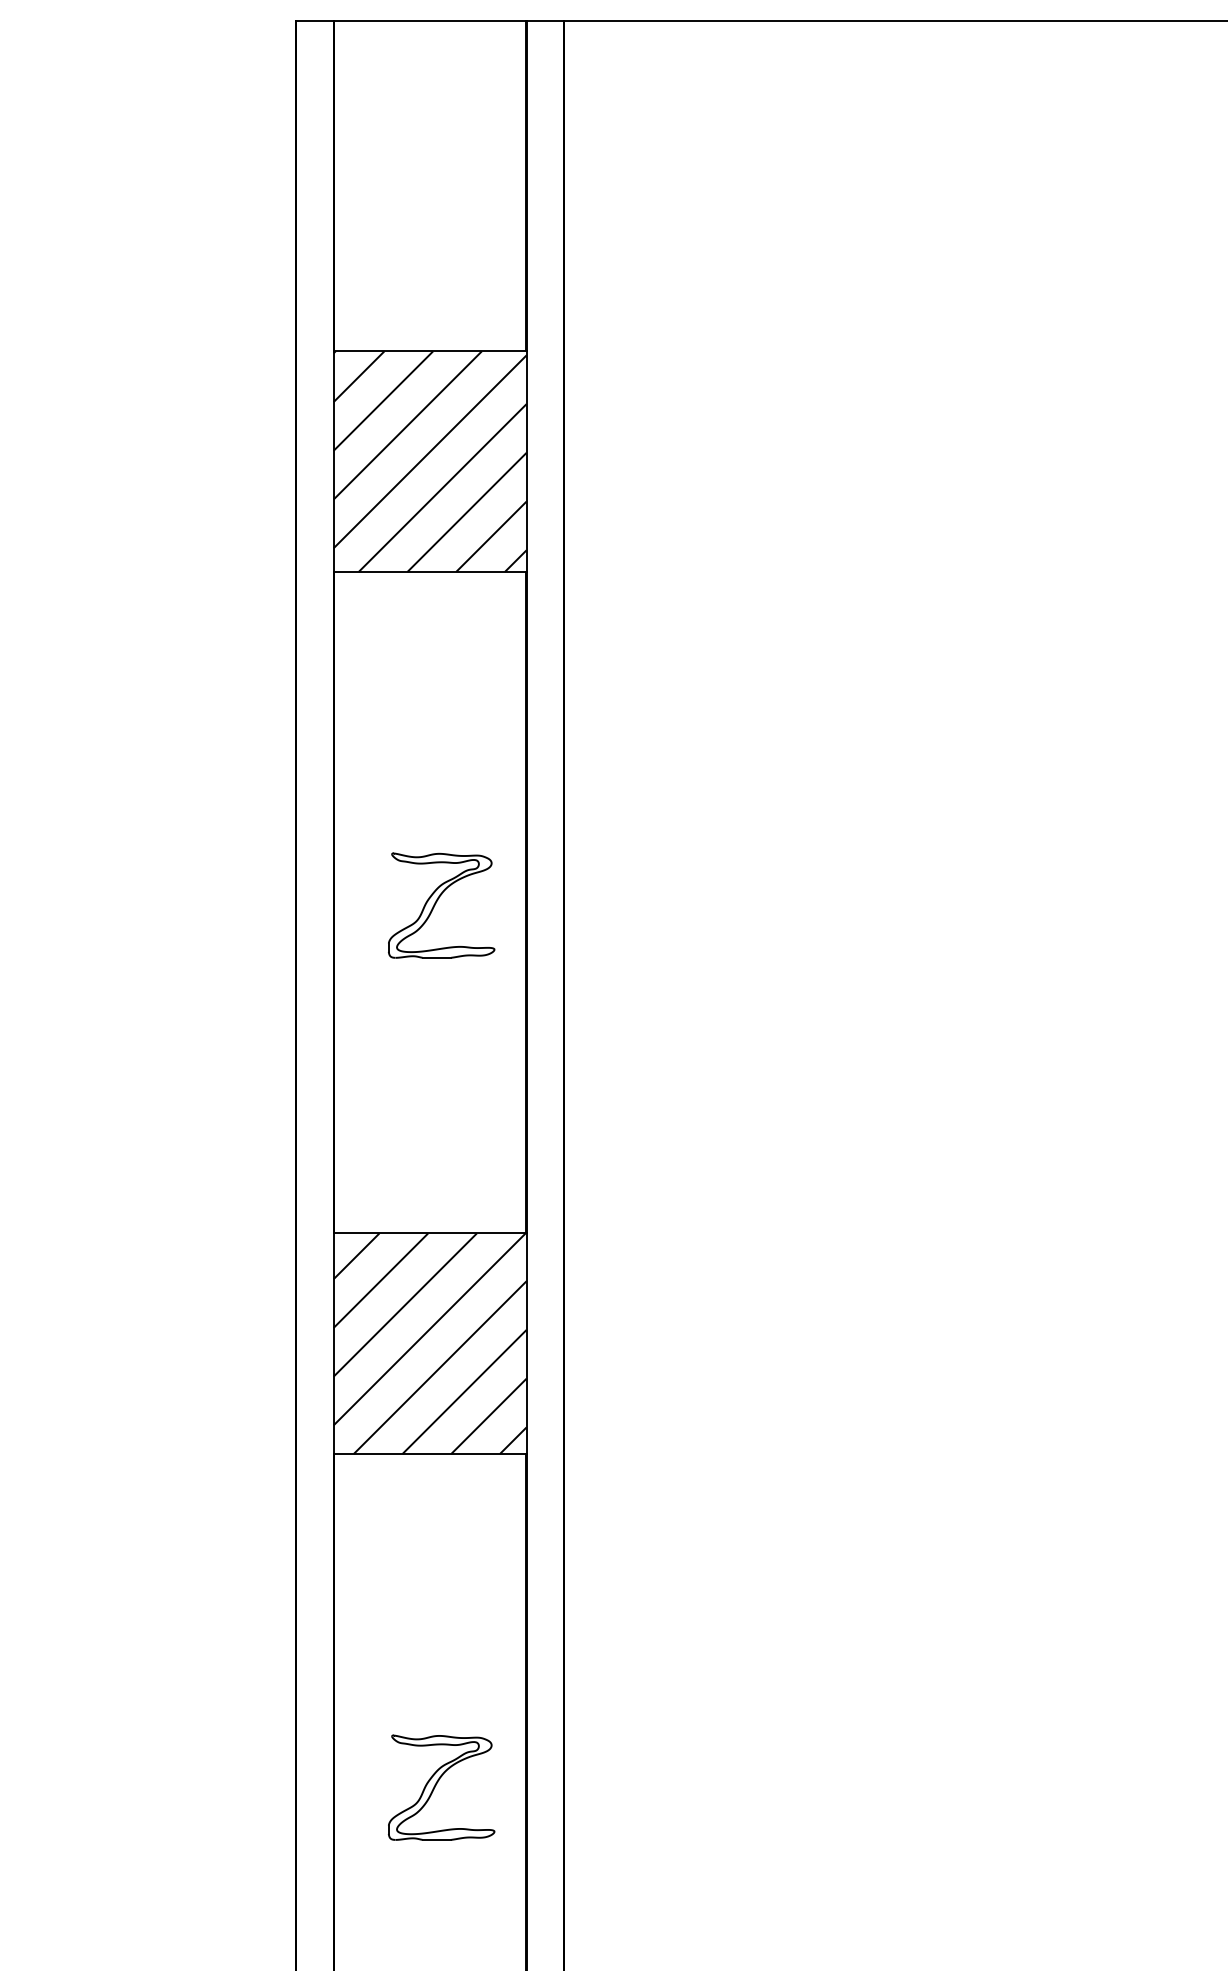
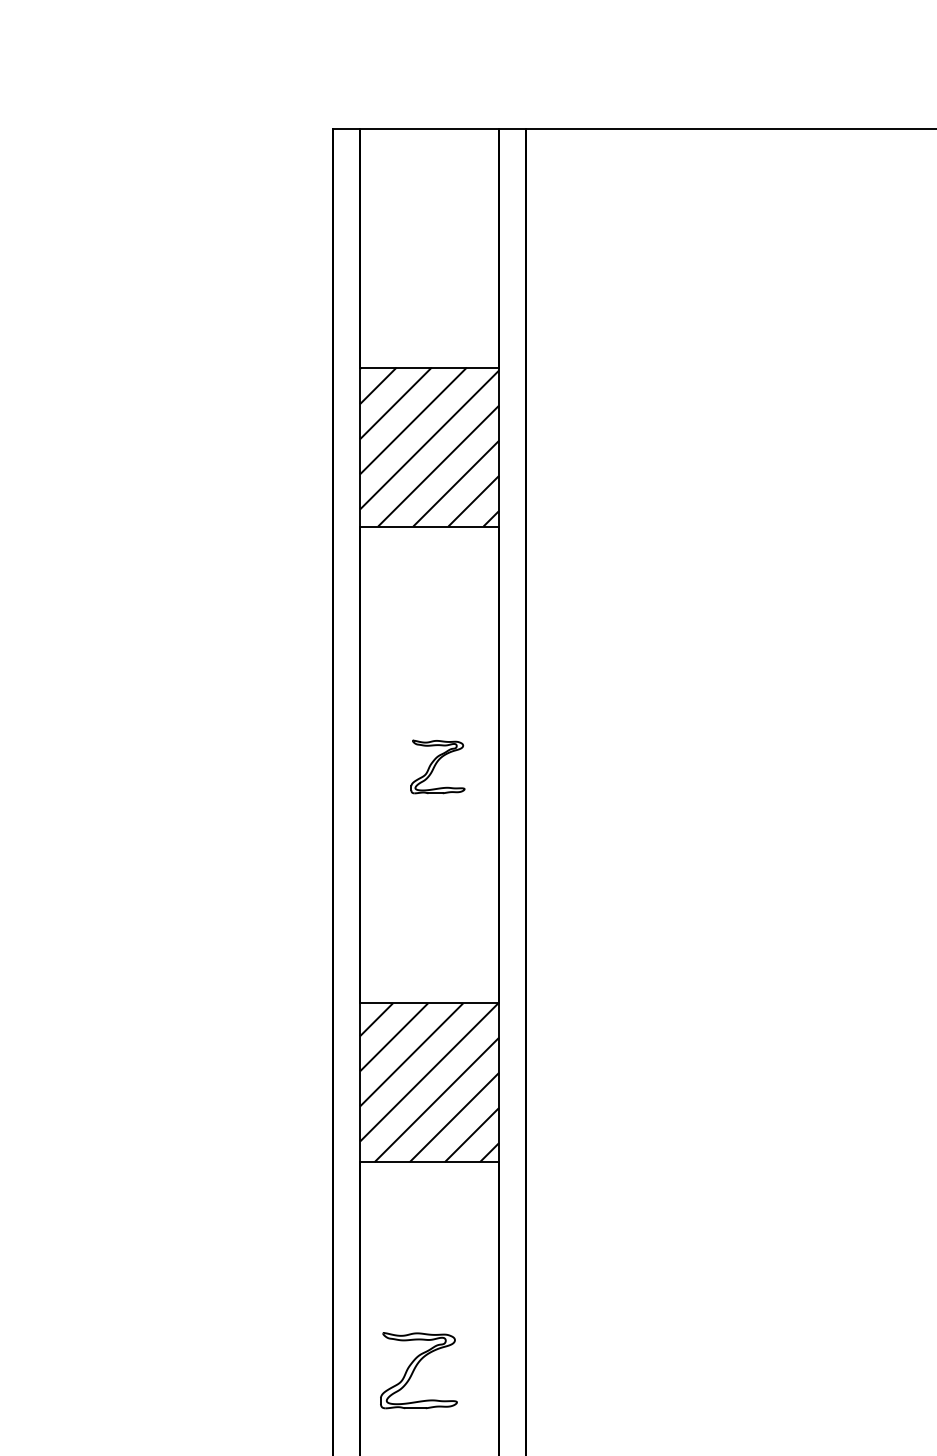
part: (441, 904) -> (437, 766), size x0.7
part: (441, 1787) -> (418, 1370), moved

